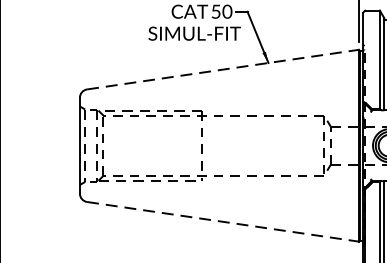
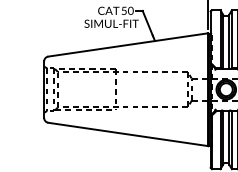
line: (223, 68) -> (128, 44), dashed -> solid
line: (223, 221) -> (128, 134), dashed -> solid

